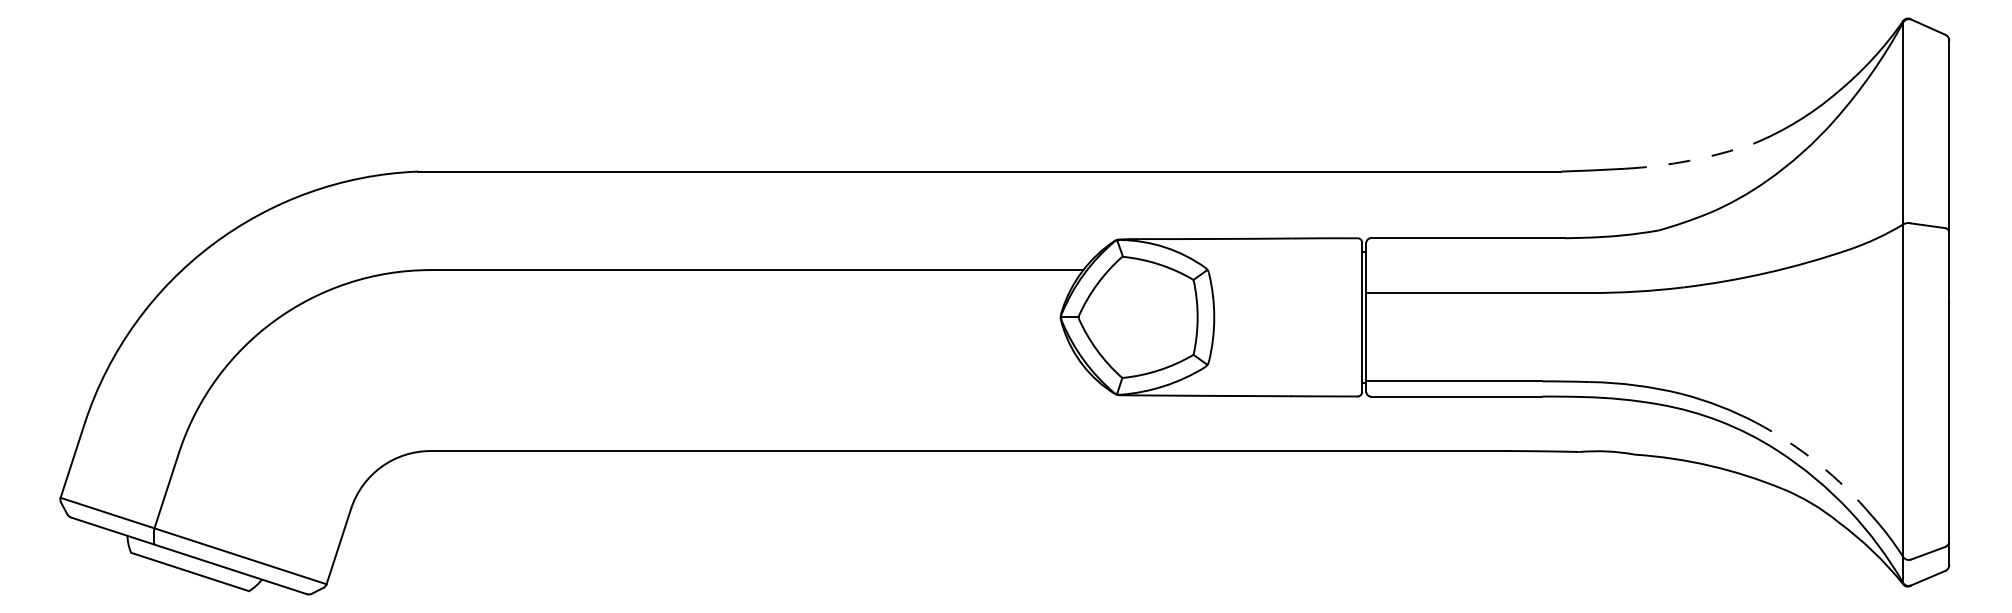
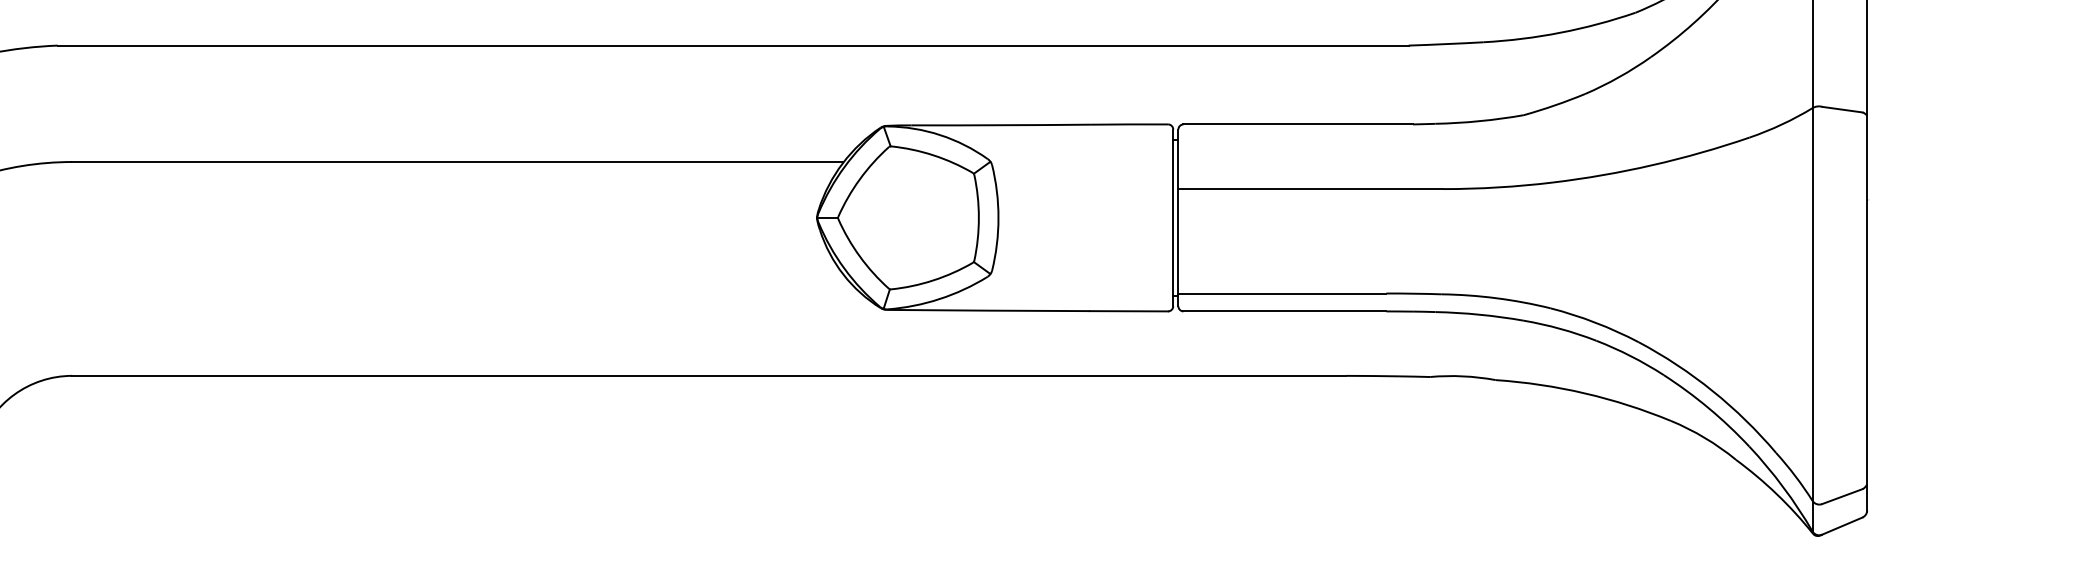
arc: (1689, 160) -> (1560, 32), dashed -> solid
arc: (1818, 463) -> (1712, 390), dashed -> solid

